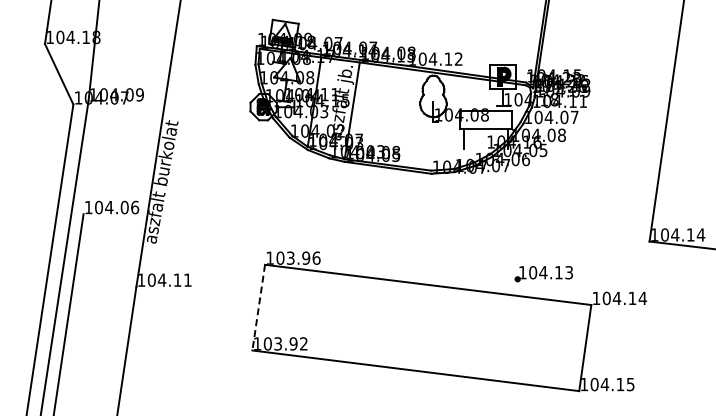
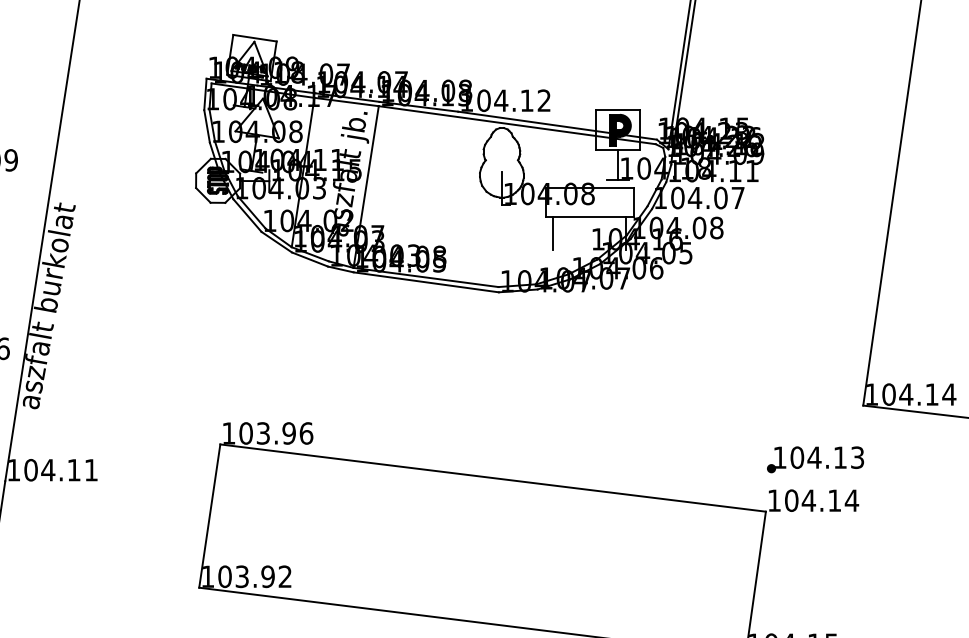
part: (543, 274) -> (814, 460), moved
line: (258, 308) -> (209, 517), dashed -> solid

